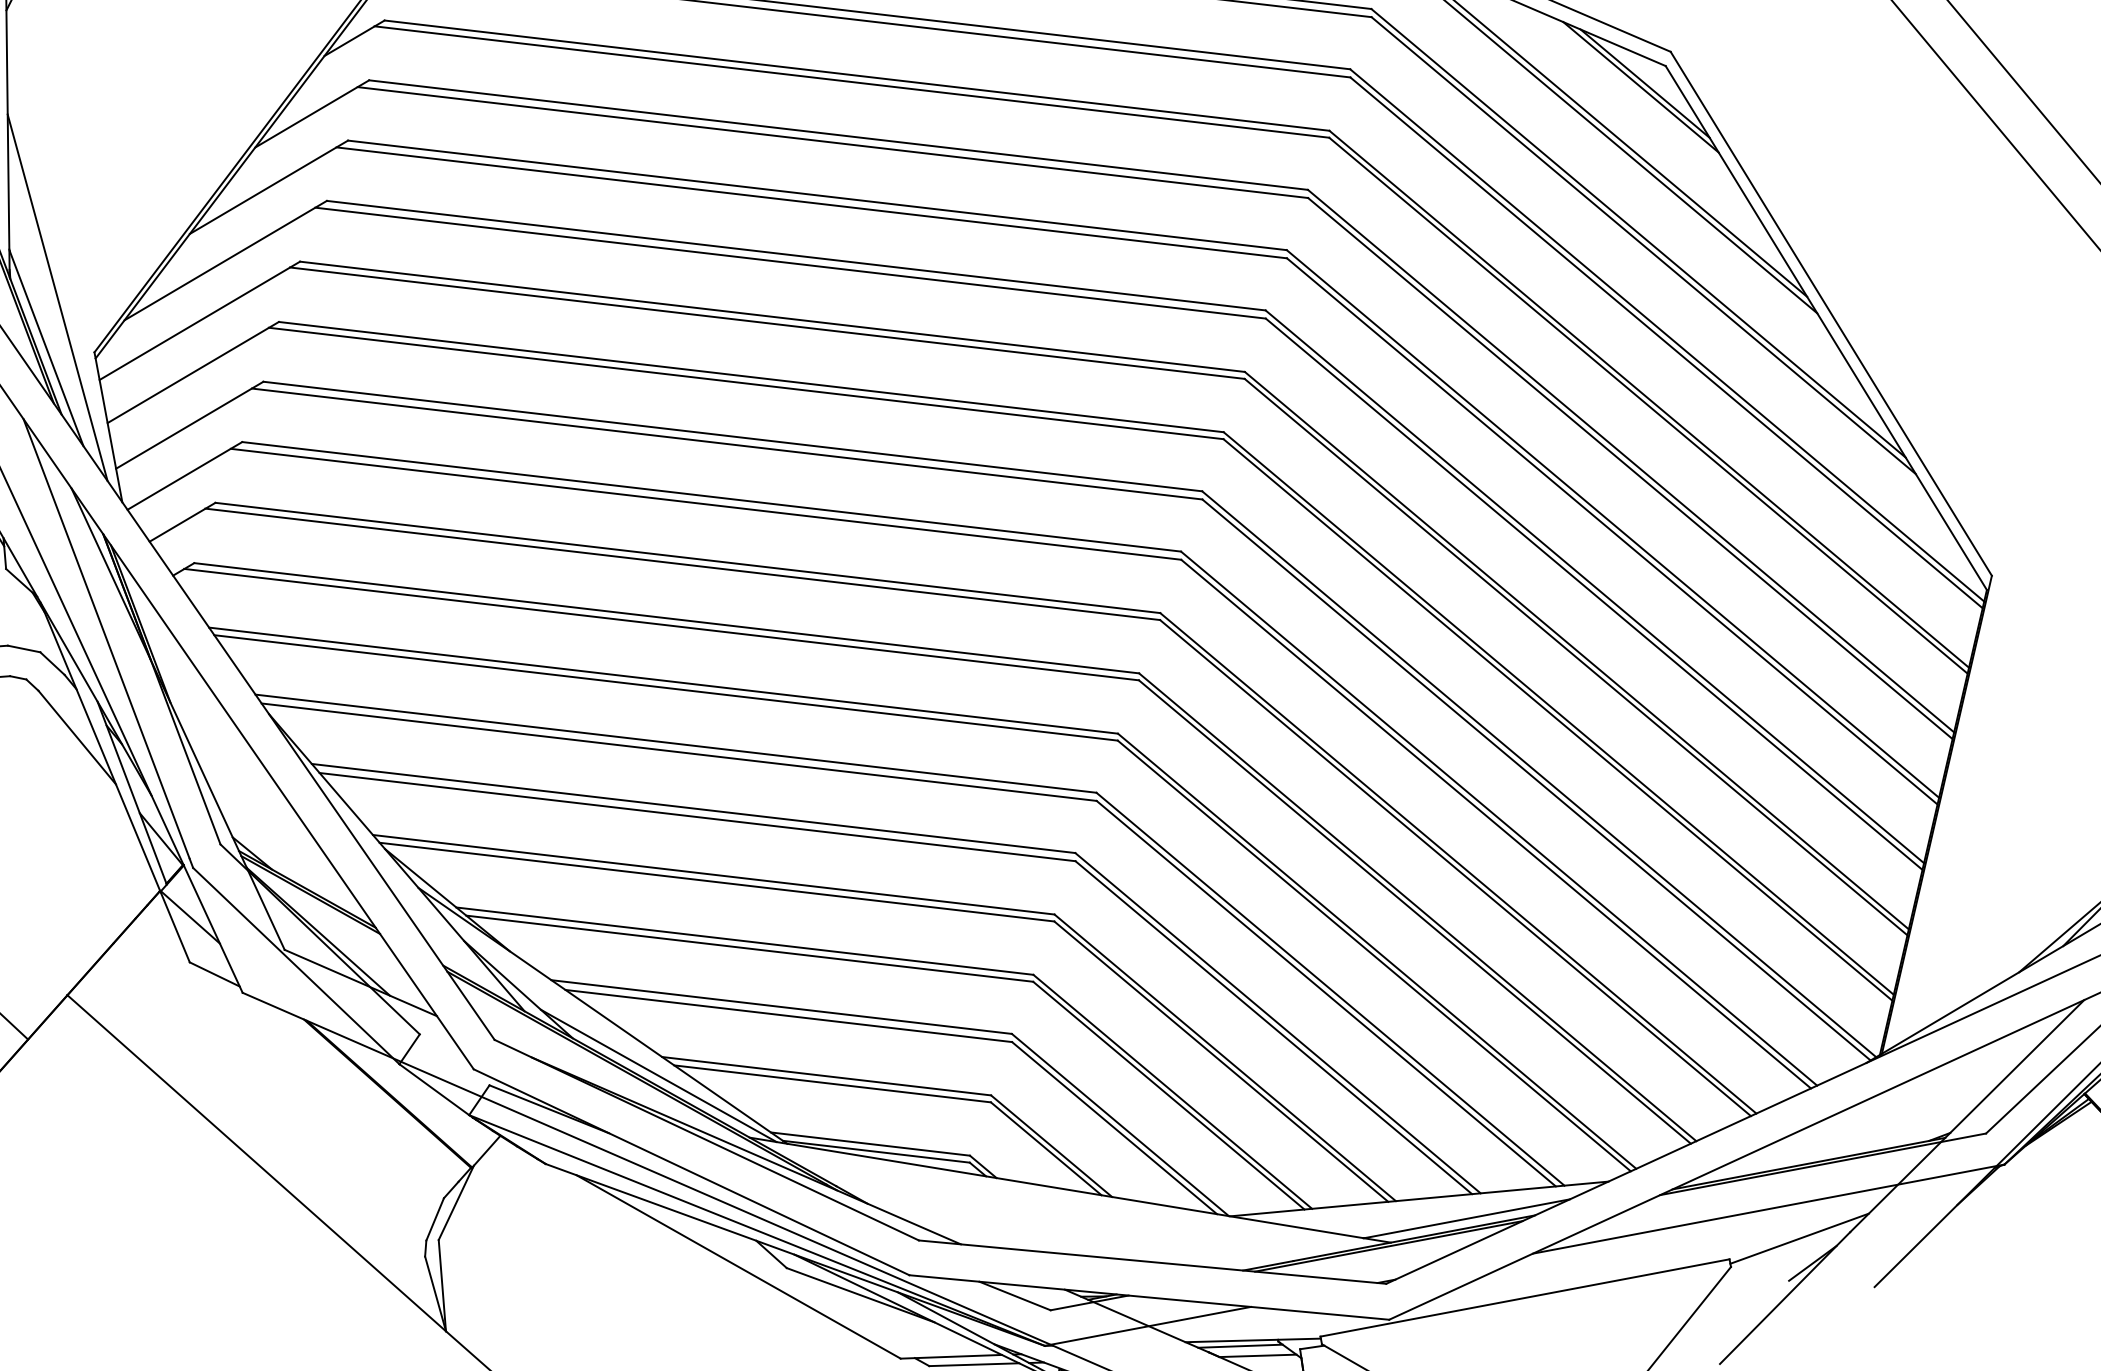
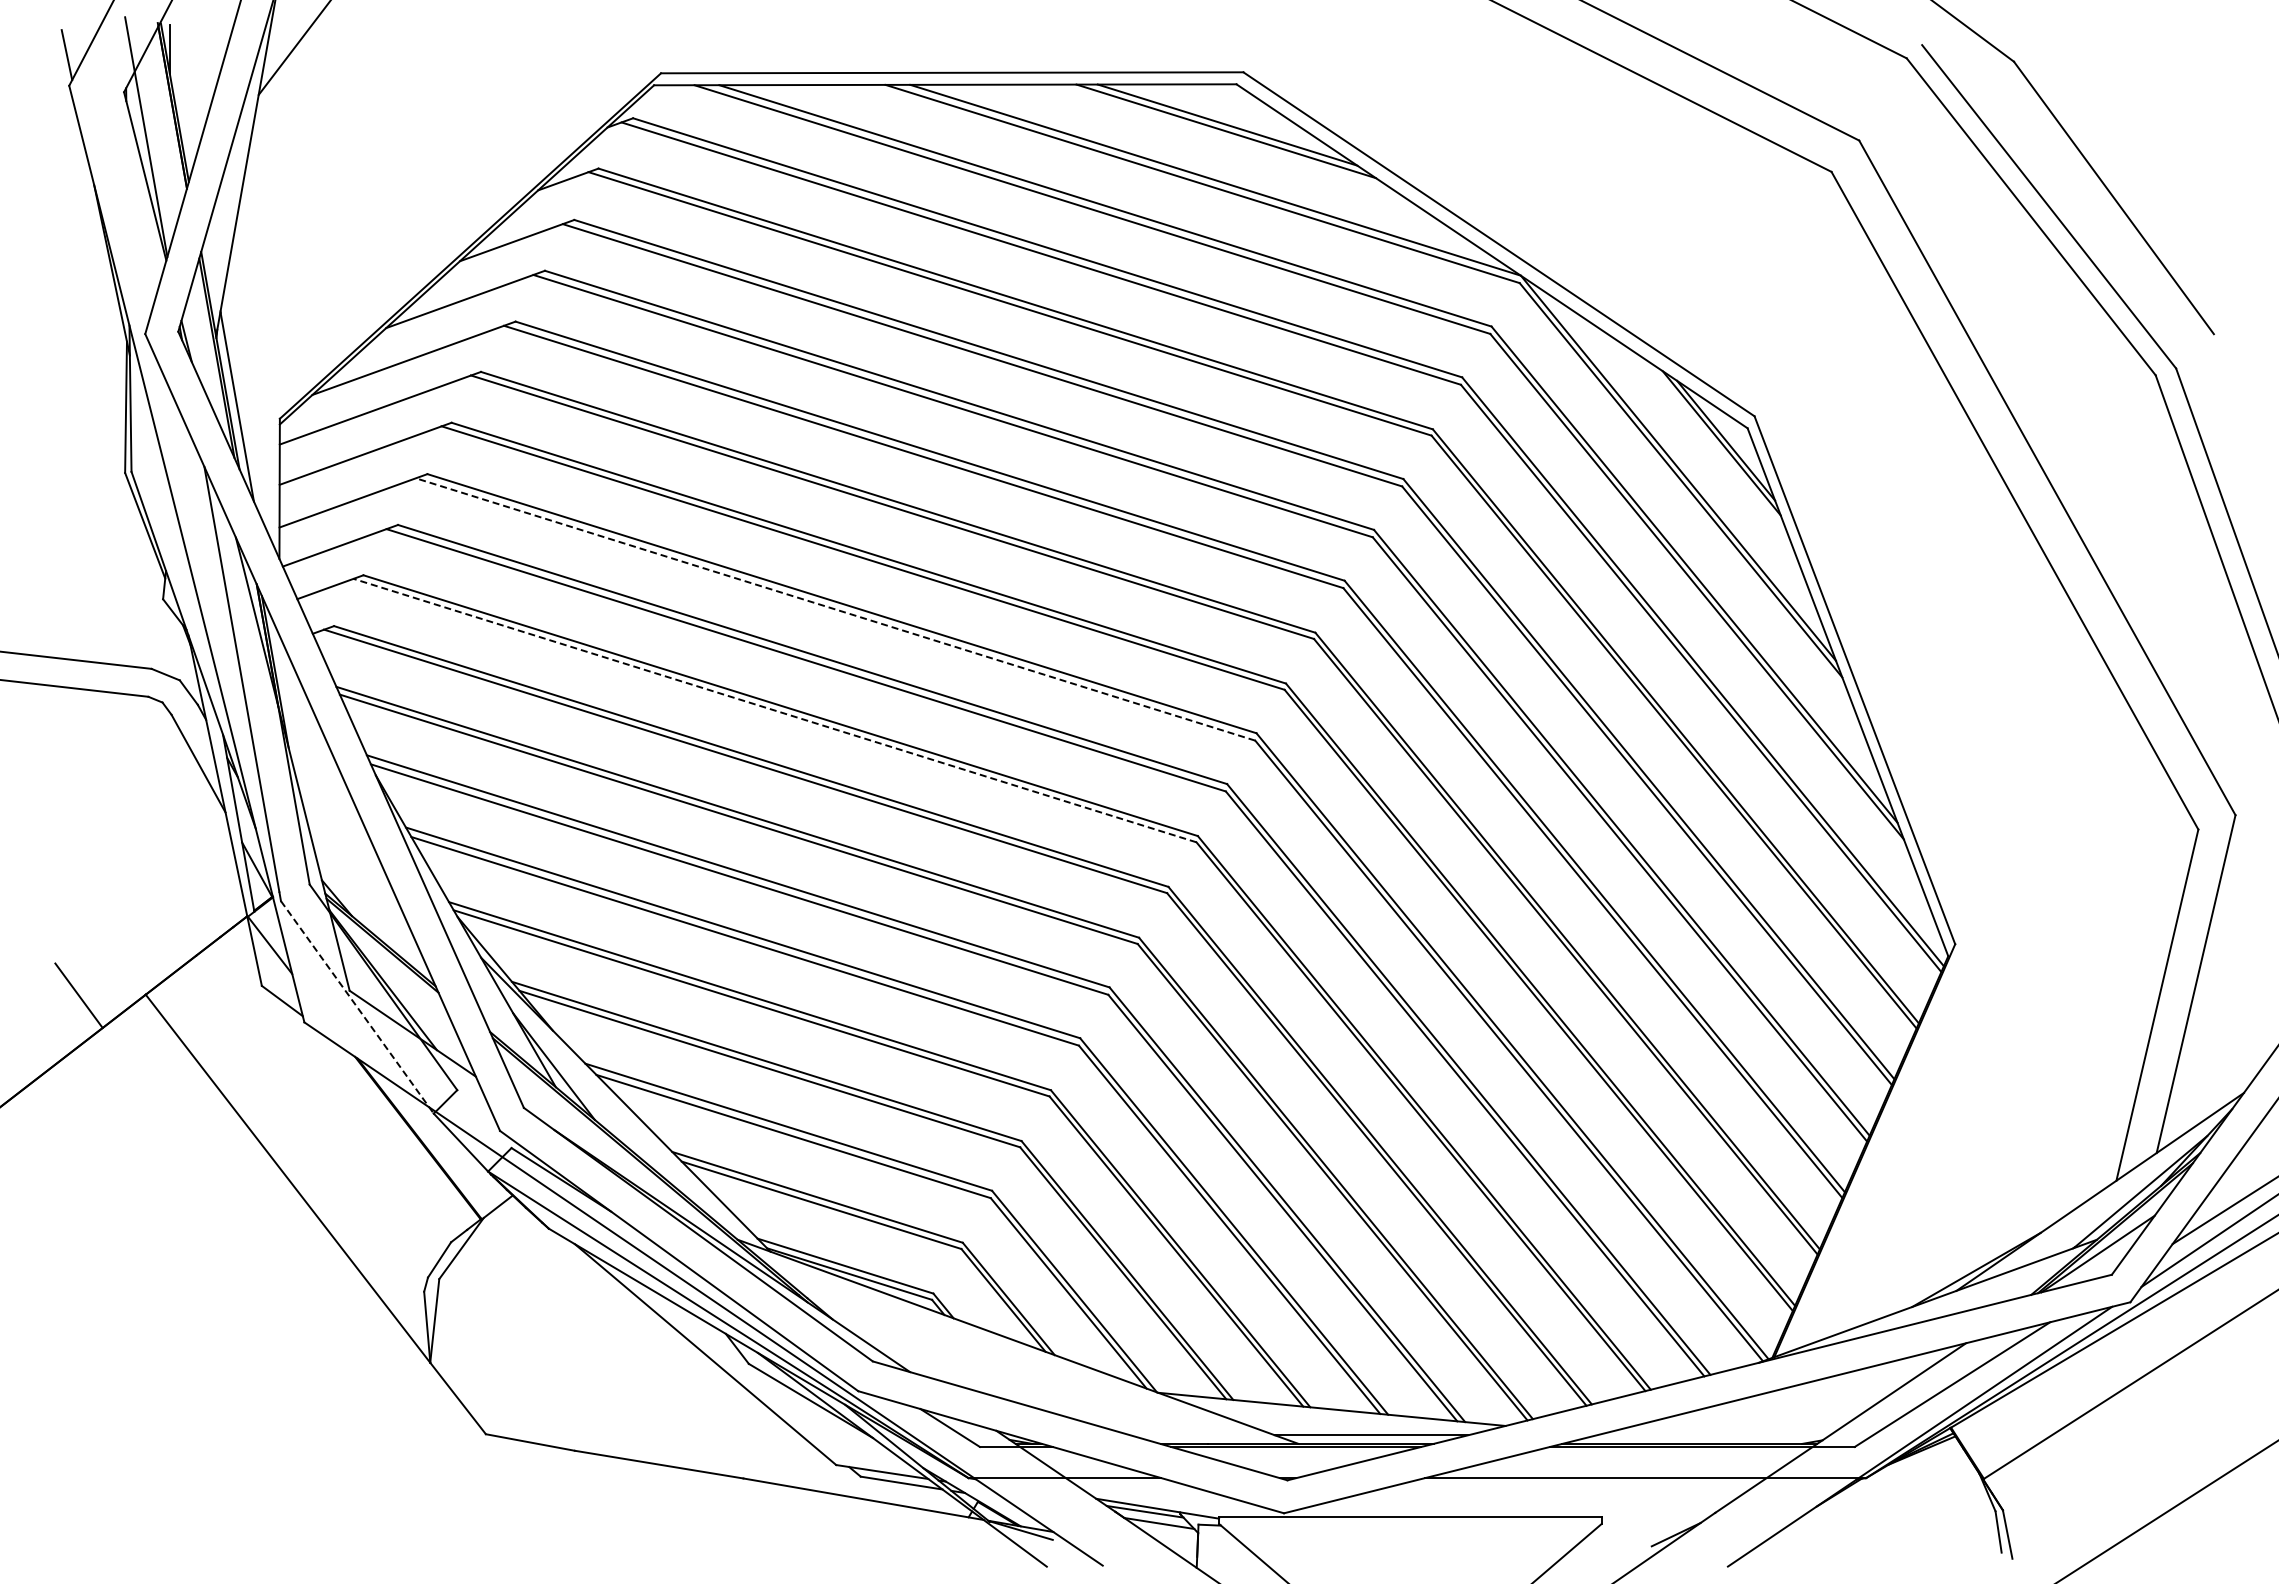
line: (57, 298) -> (255, 363), removed
line: (727, 444) -> (835, 609), solid -> dashed
line: (682, 564) -> (774, 710), solid -> dashed
line: (296, 966) -> (357, 1007), solid -> dashed
line: (658, 1076) -> (665, 1168), removed
line: (1799, 1238) -> (1668, 1509), removed

